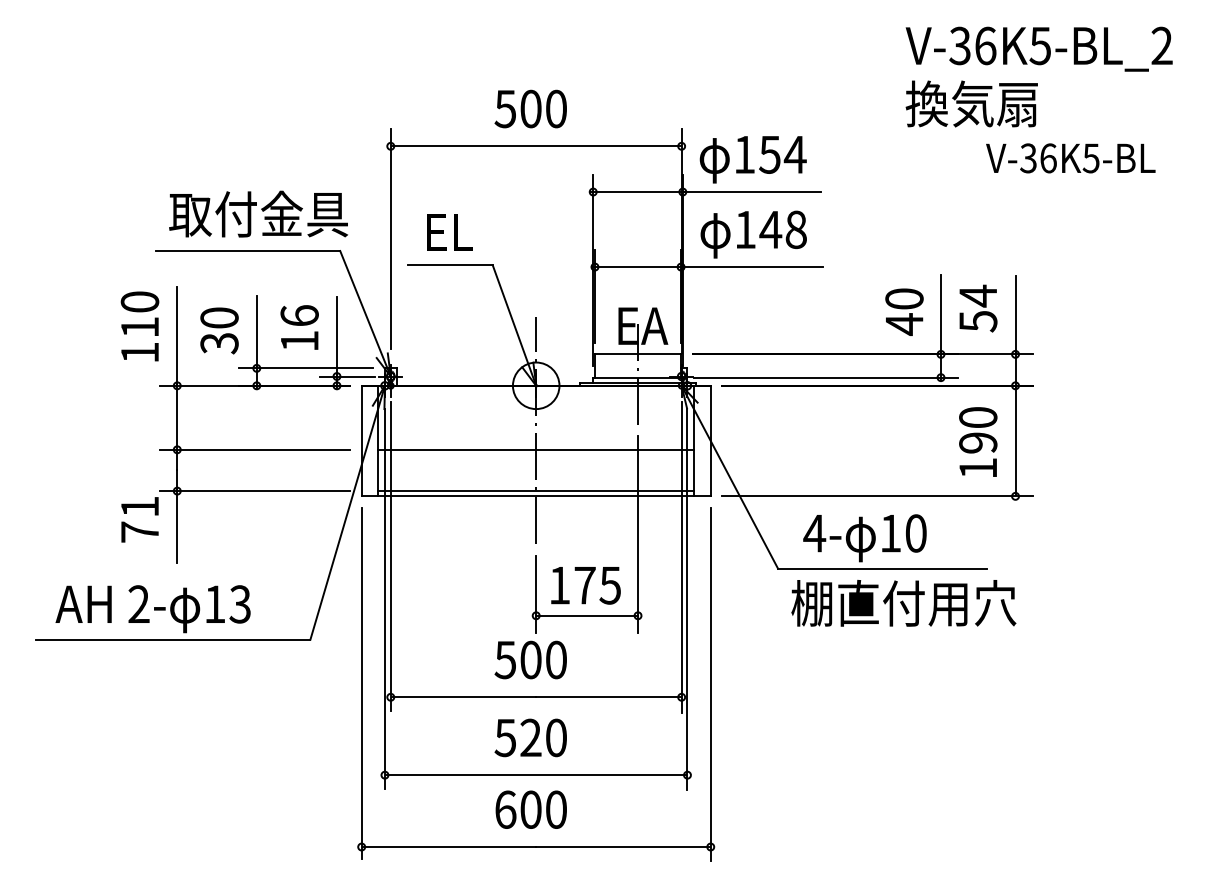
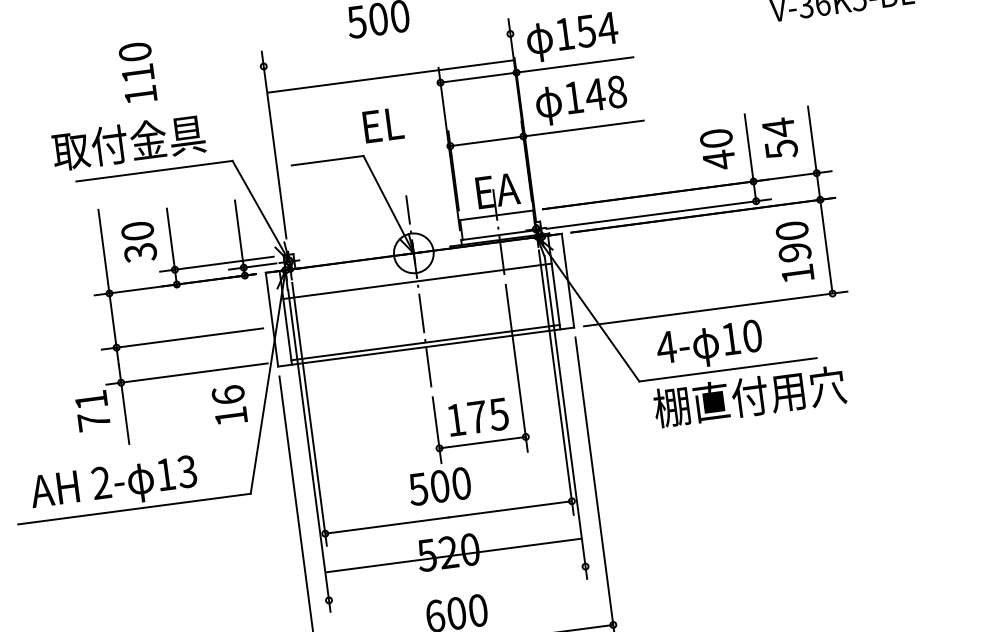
line: (535, 146) -> (389, 76), moved
text: (258, 213) -> (128, 142), moved
text: (449, 232) -> (383, 125), moved
text: (139, 326) -> (137, 72), moved
text: (299, 327) -> (229, 405), moved
line: (535, 449) -> (416, 281), moved
line: (536, 775) -> (453, 555), moved

